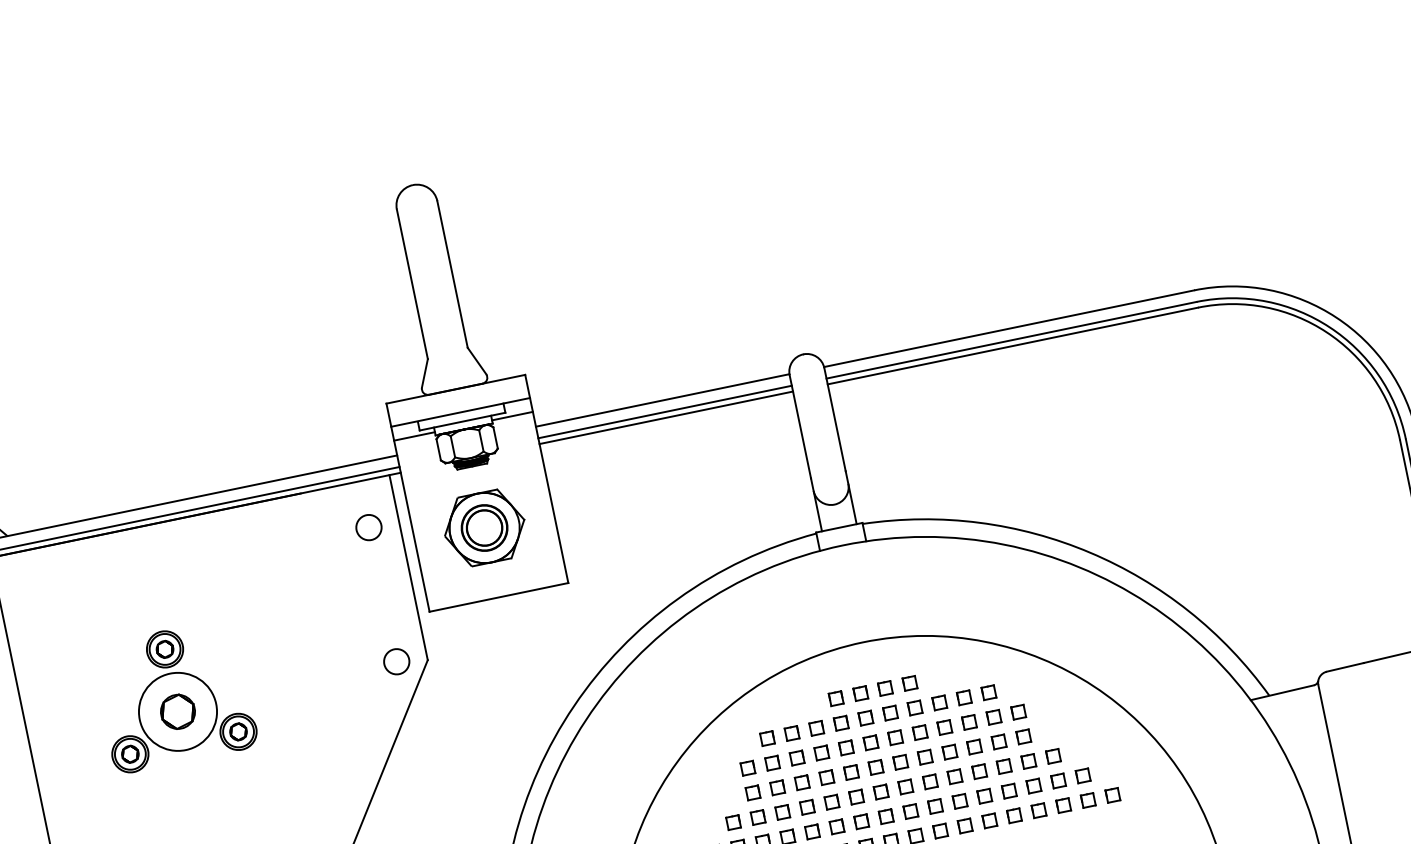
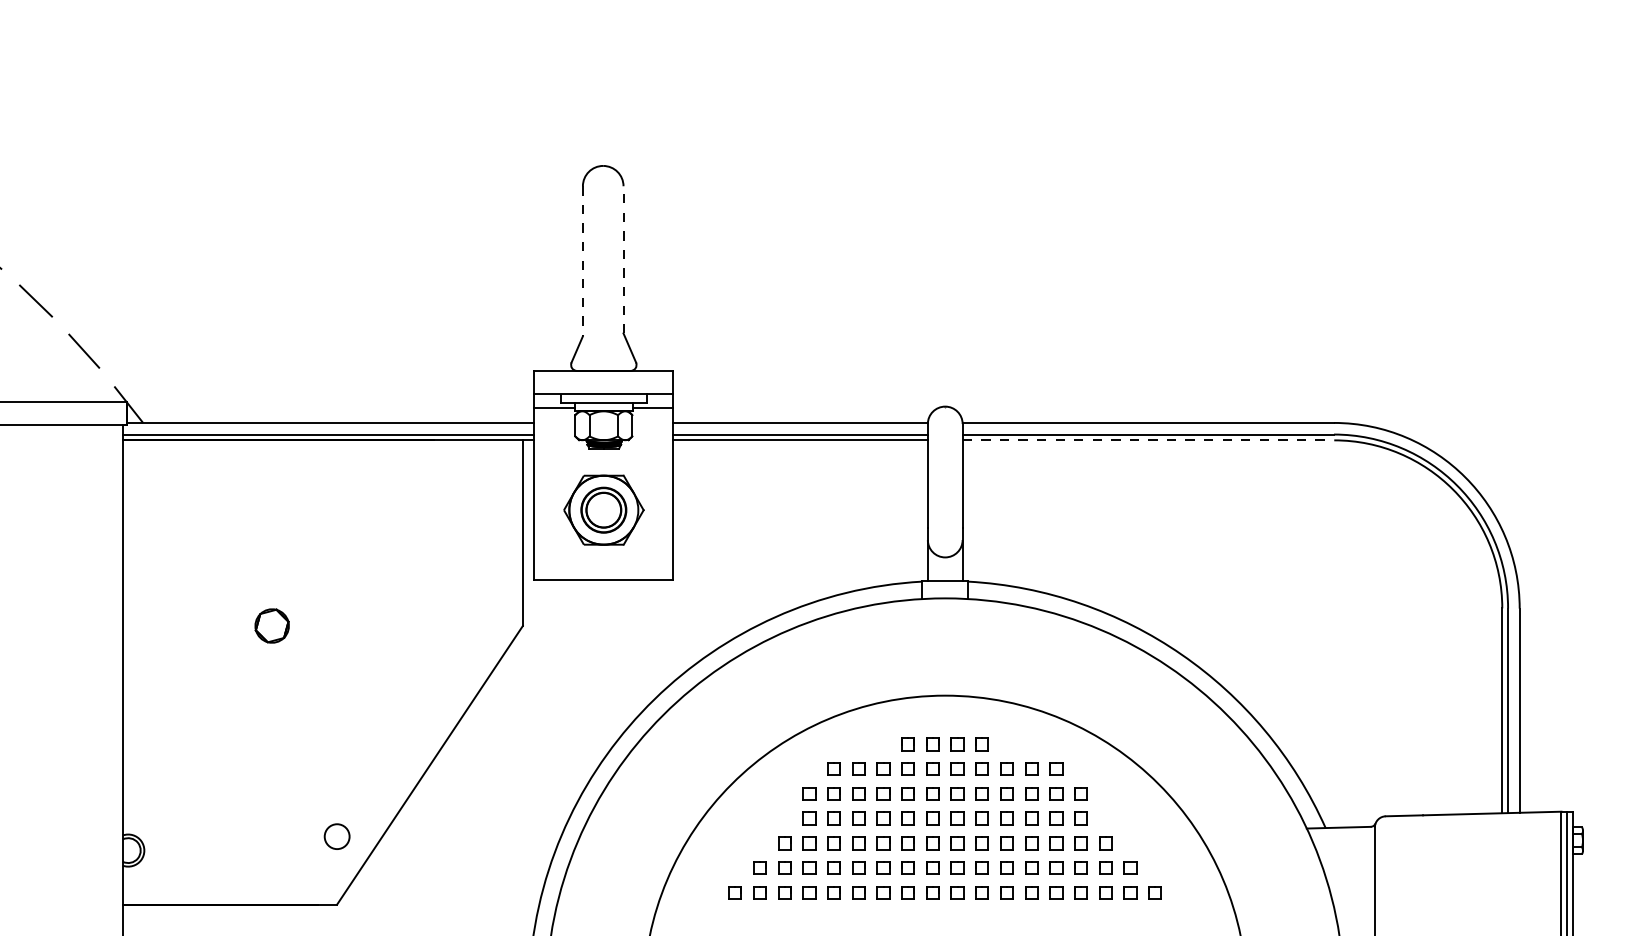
line: (452, 274) -> (623, 259), solid -> dashed
line: (411, 284) -> (582, 261), solid -> dashed
line: (1012, 346) -> (1148, 440), solid -> dashed
circle: (368, 527) -> (492, 486), removed
circle: (396, 661) -> (492, 621), removed
part: (175, 696) -> (272, 610), removed

